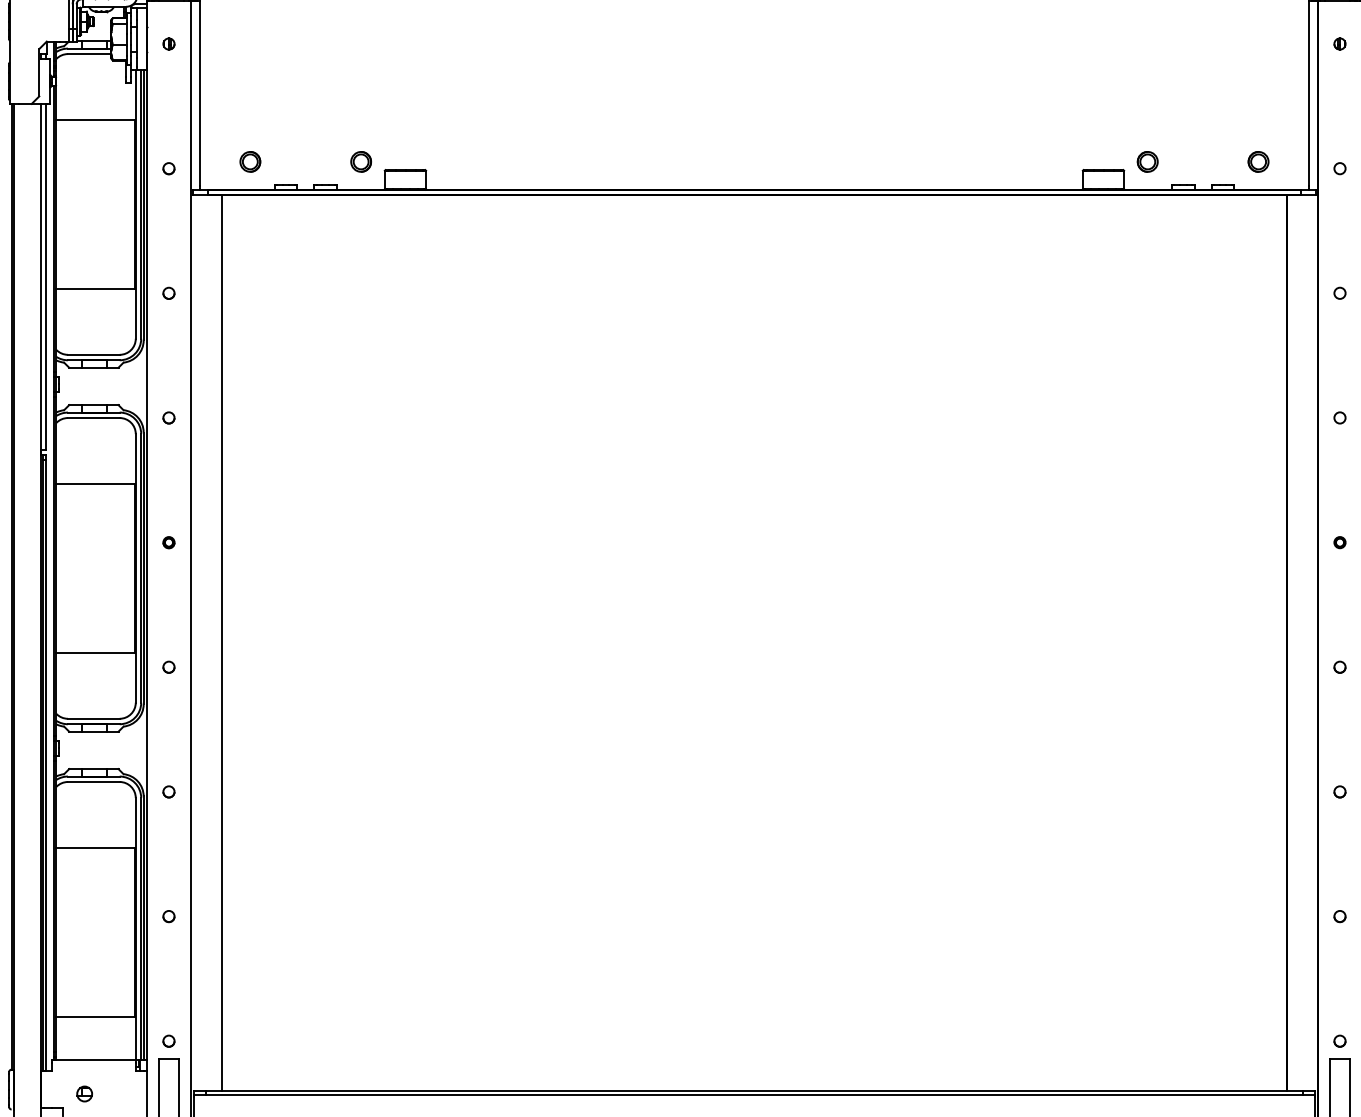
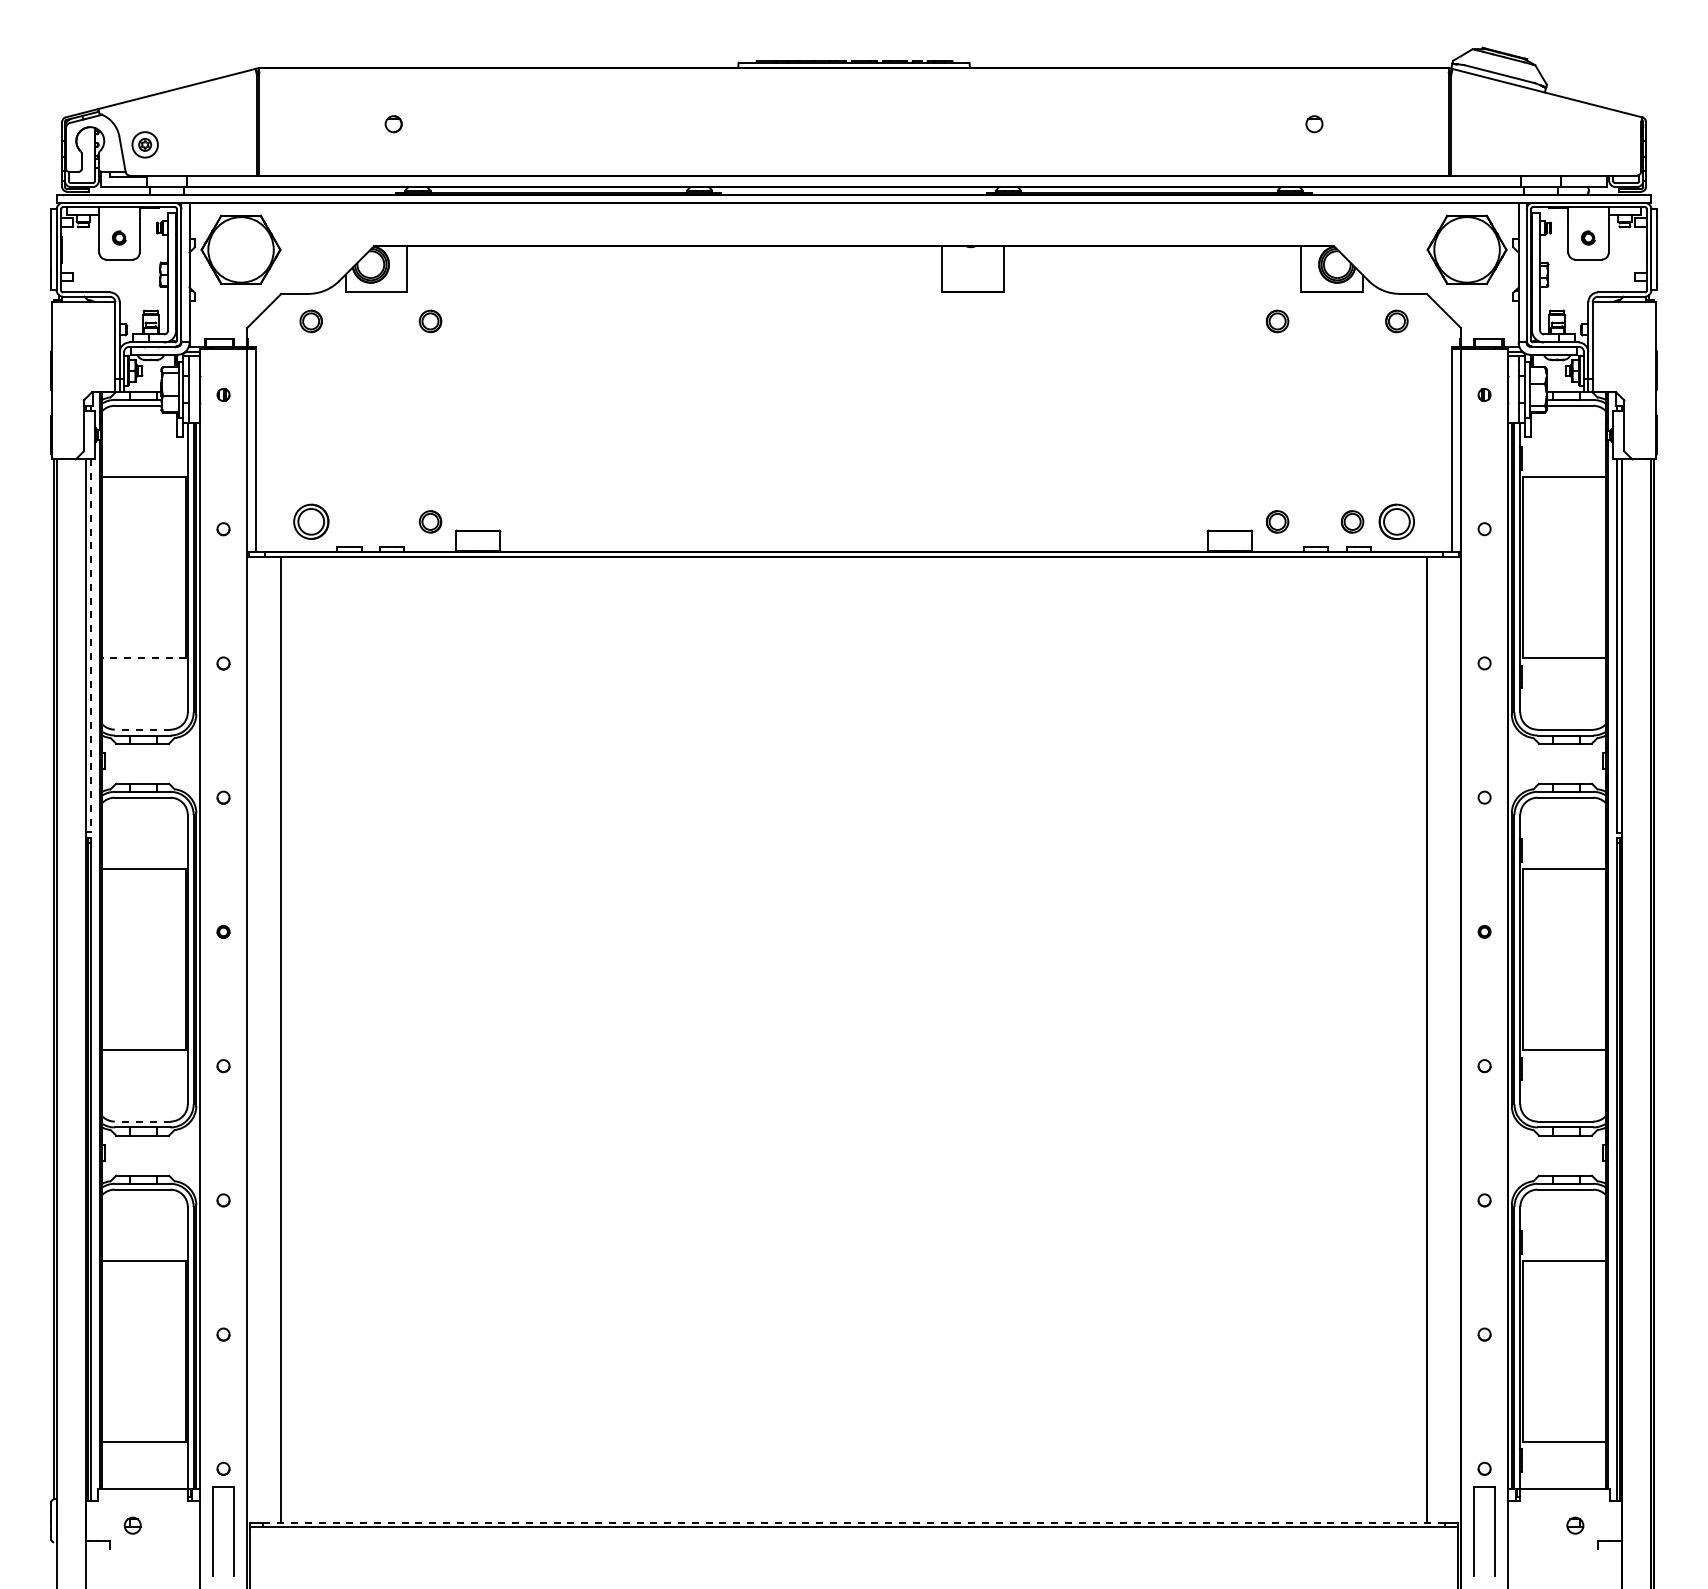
part: (249, 161) -> (310, 521), size x1.6
part: (1217, 161) -> (1352, 521), added
part: (1258, 161) -> (1396, 521), size x1.6
line: (45, 277) -> (90, 646), solid -> dashed
line: (94, 288) -> (143, 658), solid -> dashed
line: (93, 354) -> (142, 729), solid -> dashed
line: (93, 718) -> (142, 1121), solid -> dashed
line: (754, 1091) -> (854, 1522), solid -> dashed

